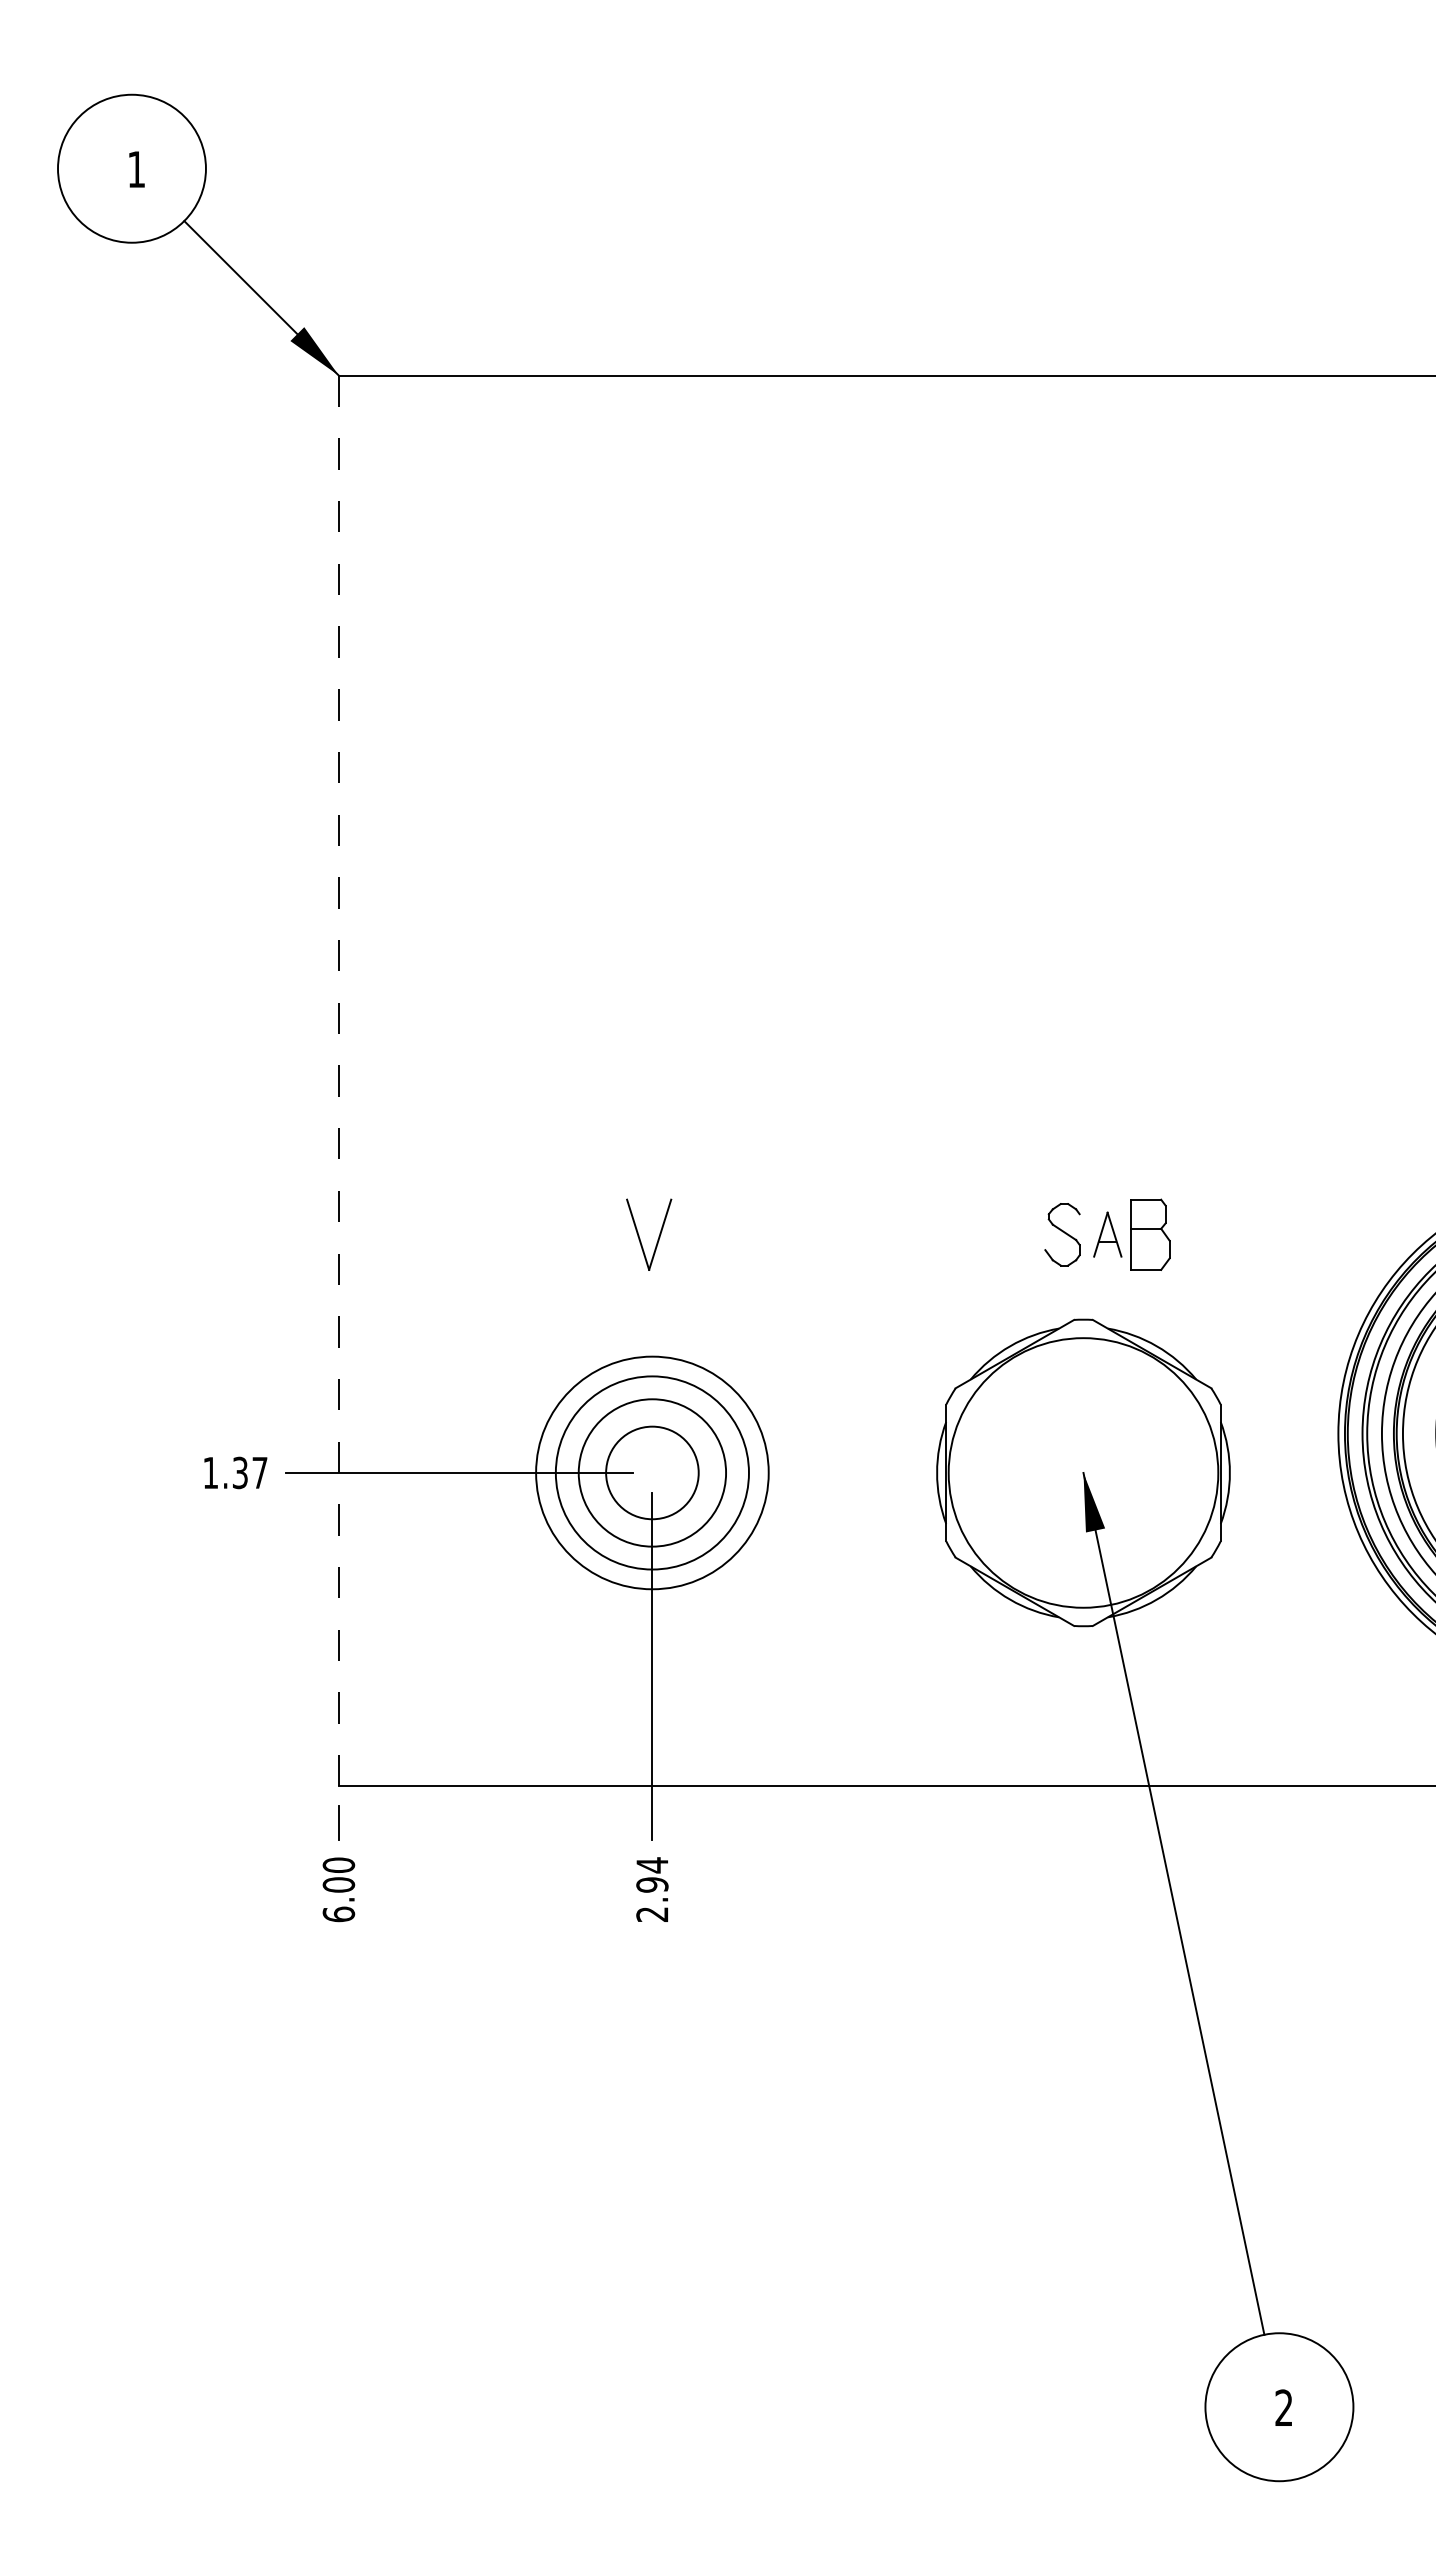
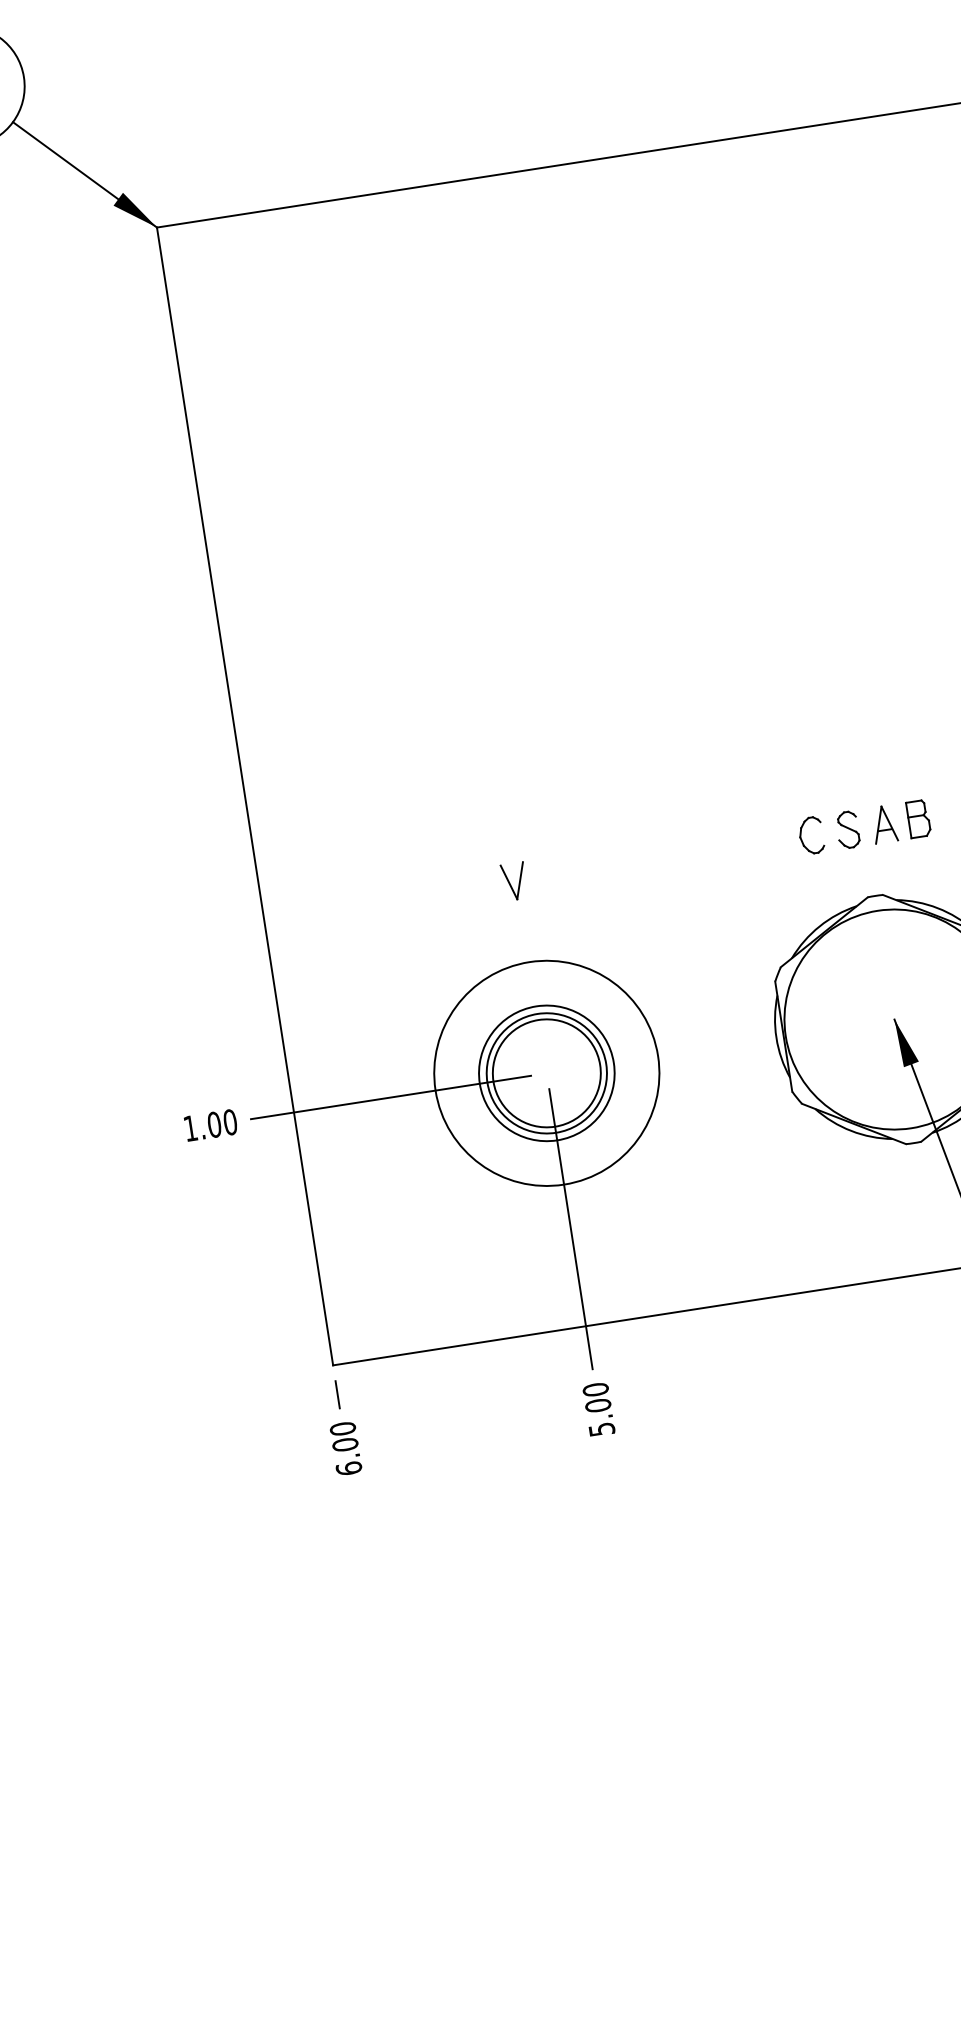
line: (338, 1080) -> (244, 796), dashed -> solid
part: (1005, 1232) -> (801, 835), added
part: (649, 1234) -> (514, 881), size x0.62
part: (1062, 1234) -> (847, 829), size x0.71
part: (1150, 1234) -> (918, 818), size x0.62
text: (249, 1472) -> (221, 1123), 1.37 -> 1.00
circle: (652, 1472) -> (546, 1072), size x0.71
circle: (652, 1472) -> (546, 1072), size x1.43
circle: (652, 1472) -> (546, 1072), size x1.43
text: (652, 1889) -> (598, 1409), 2.94 -> 5.00

